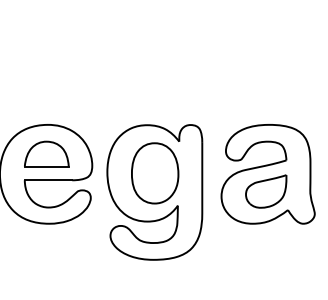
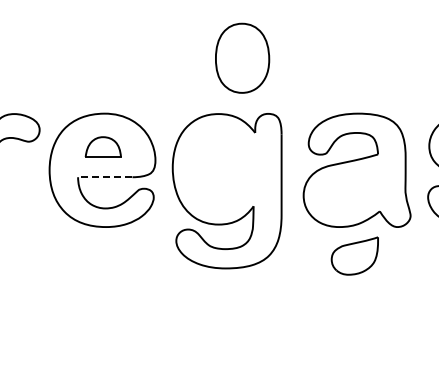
part: (46, 153) -> (103, 146), size x0.7
part: (155, 172) -> (242, 57), moved
line: (47, 180) -> (104, 177), solid -> dashed
part: (265, 190) -> (354, 255), moved

